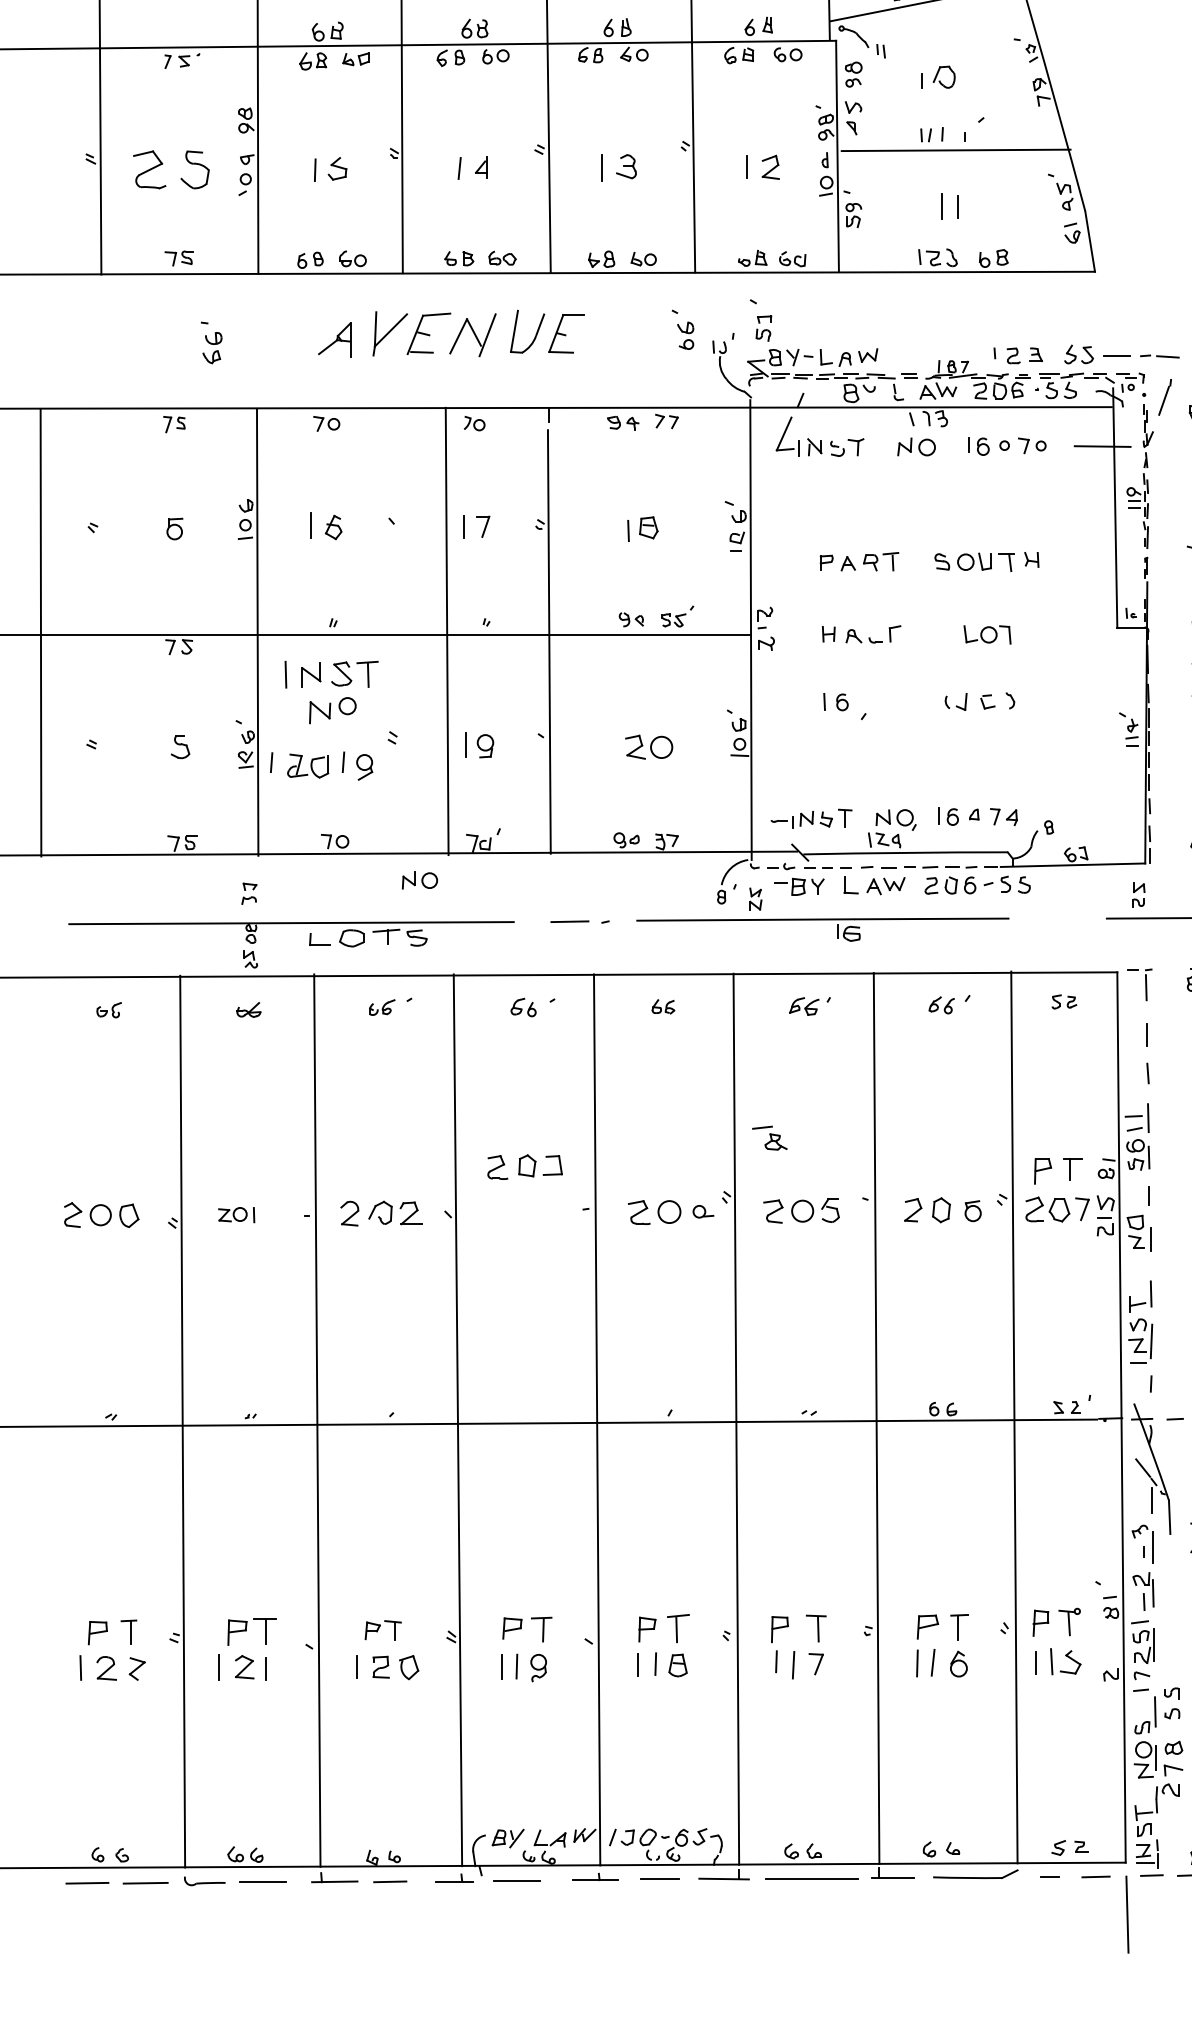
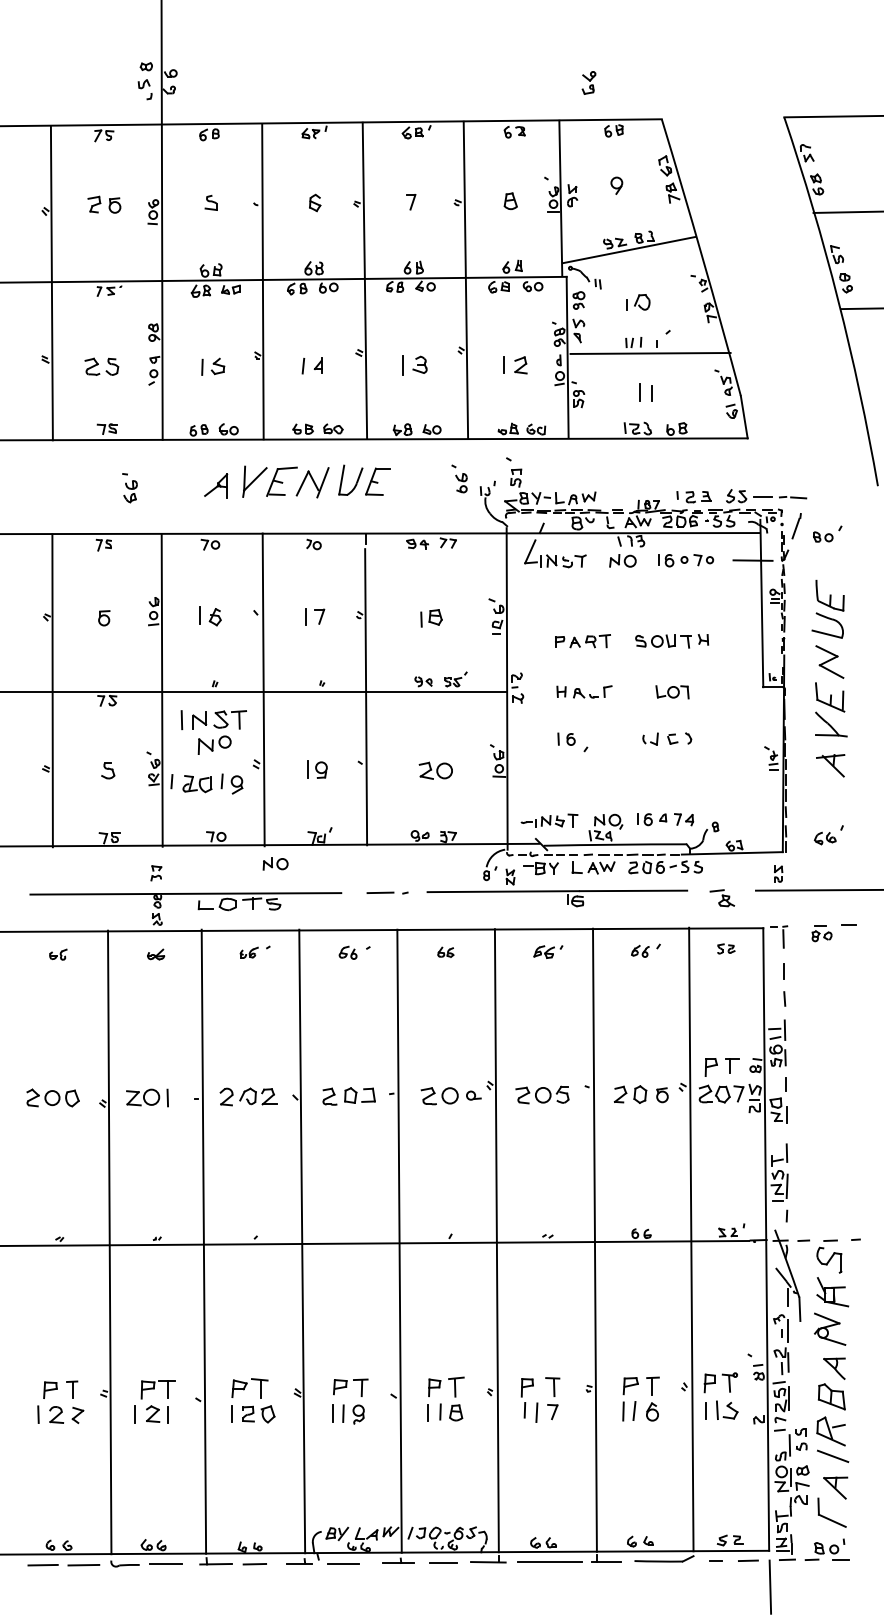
part: (170, 168) -> (101, 366), size x0.62
line: (446, 630) -> (263, 689), moved
line: (40, 632) -> (52, 690), moved
part: (770, 1138) -> (722, 898), moved
part: (524, 1167) -> (348, 1096), moved
part: (236, 1214) -> (147, 1097), size x1.67
part: (382, 1630) -> (249, 1388), size x1.43

